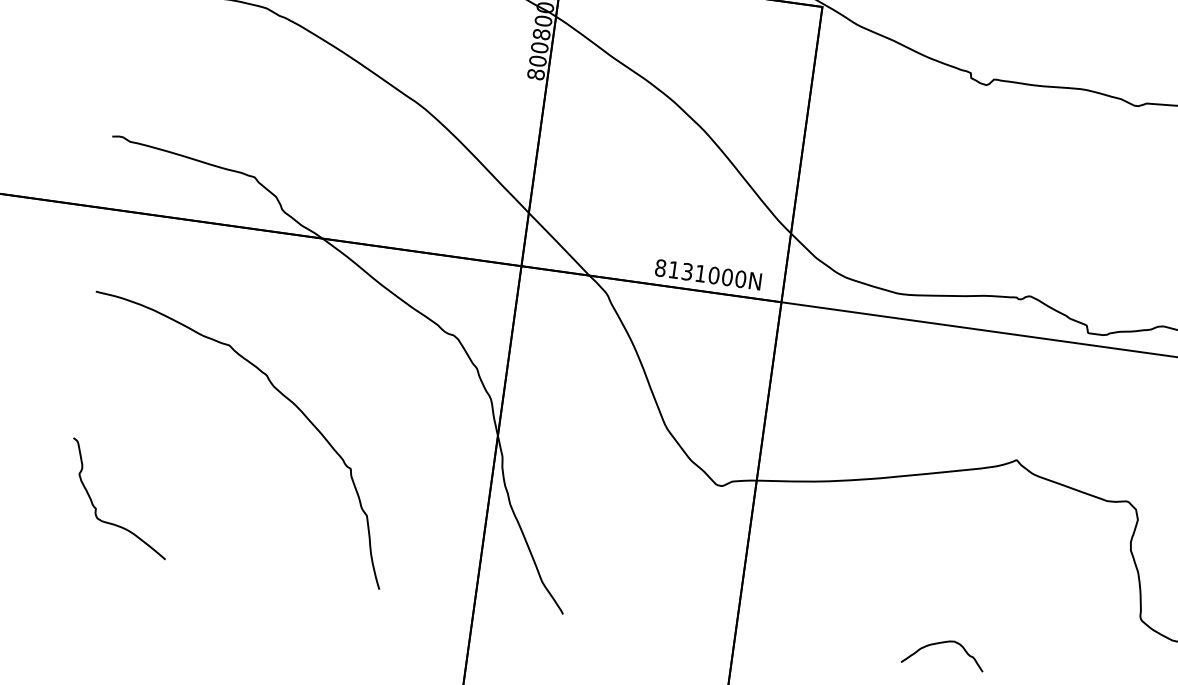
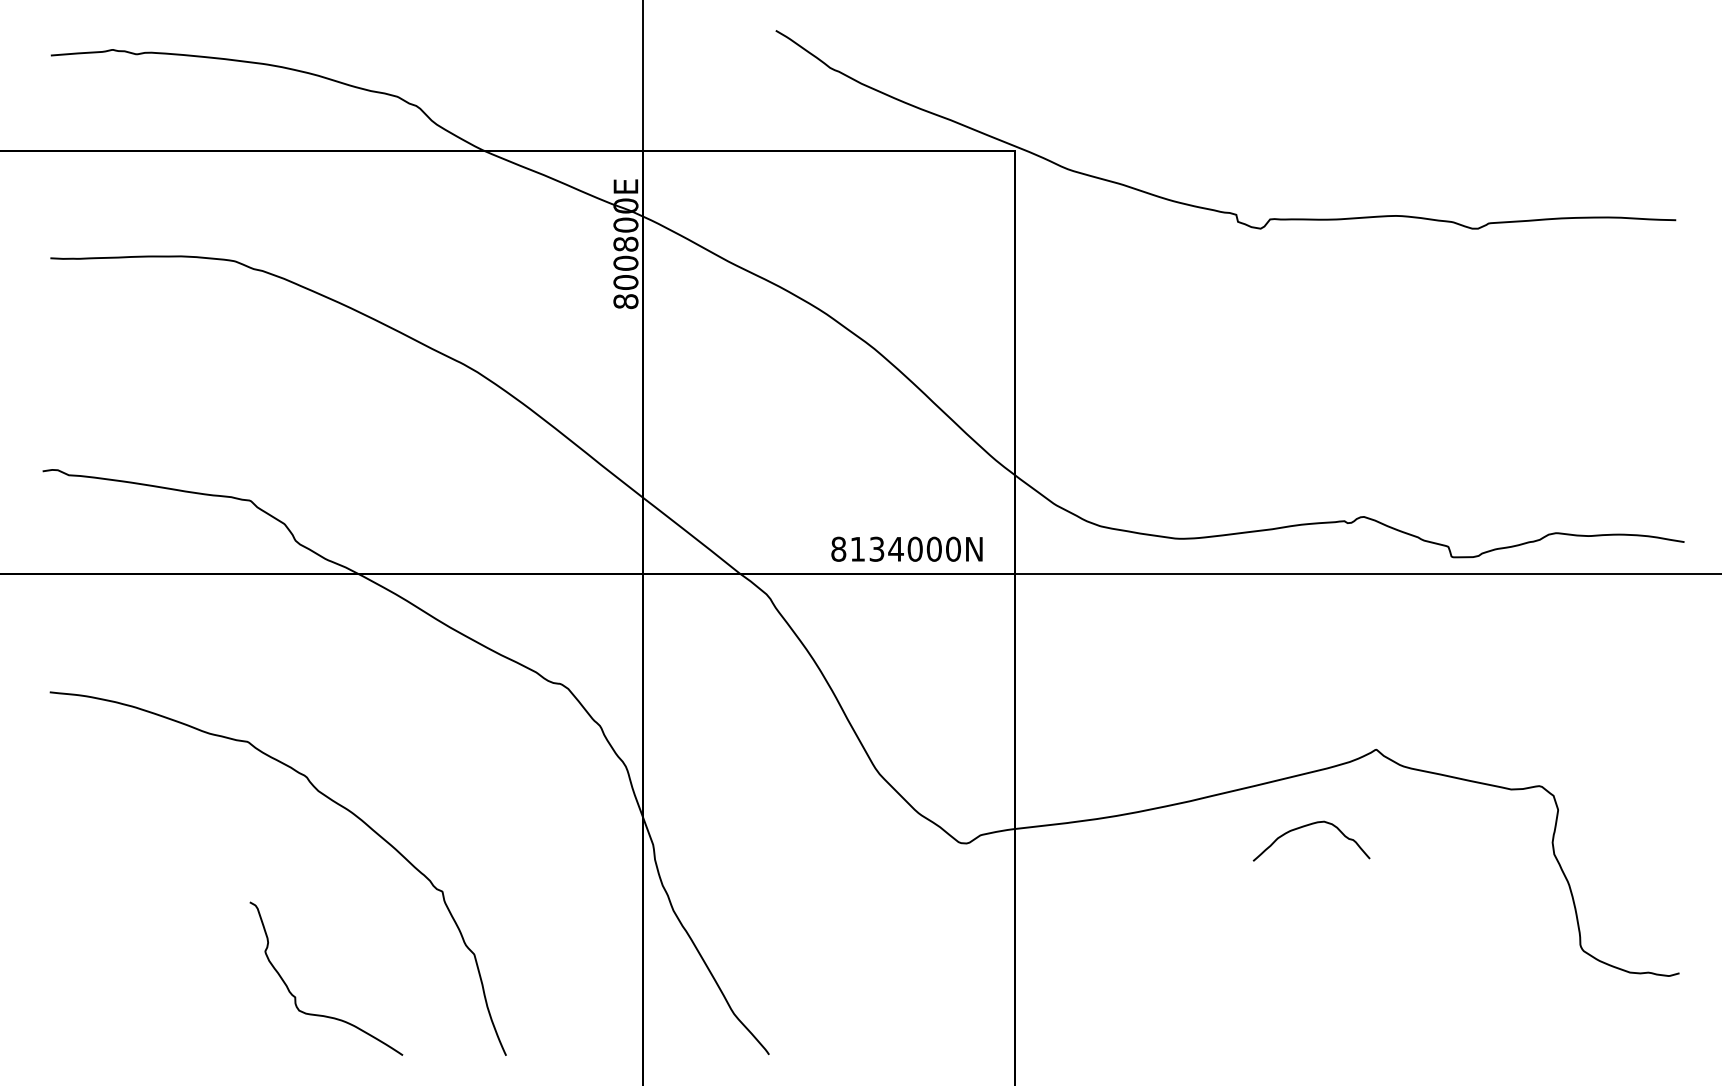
text: (700, 273) -> (895, 549), 8131000N -> 8134000N
curve: (96, 508) -> (296, 997), moved
curve: (942, 643) -> (1307, 826), moved

